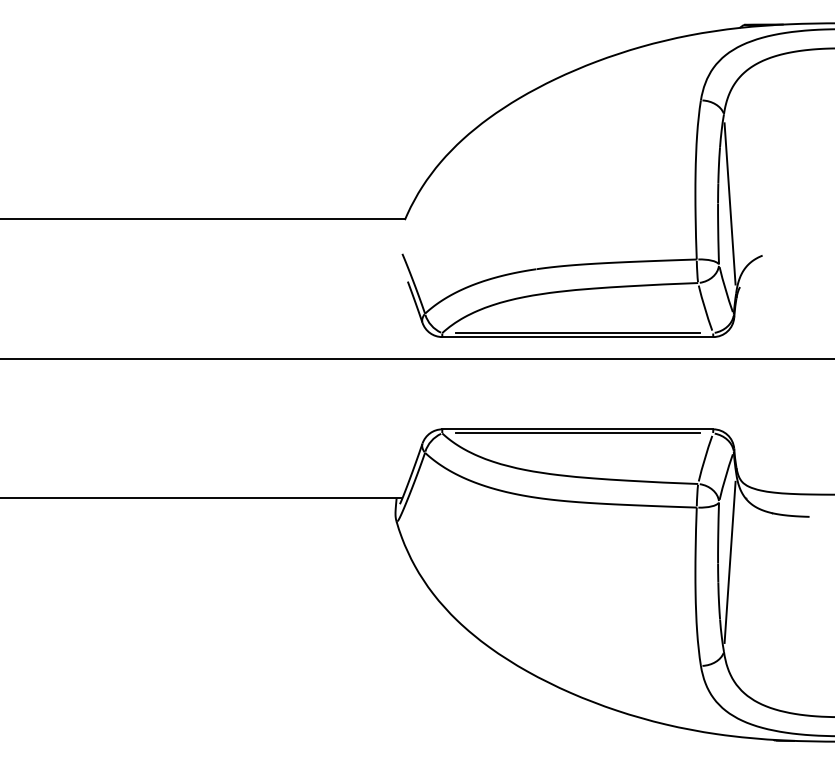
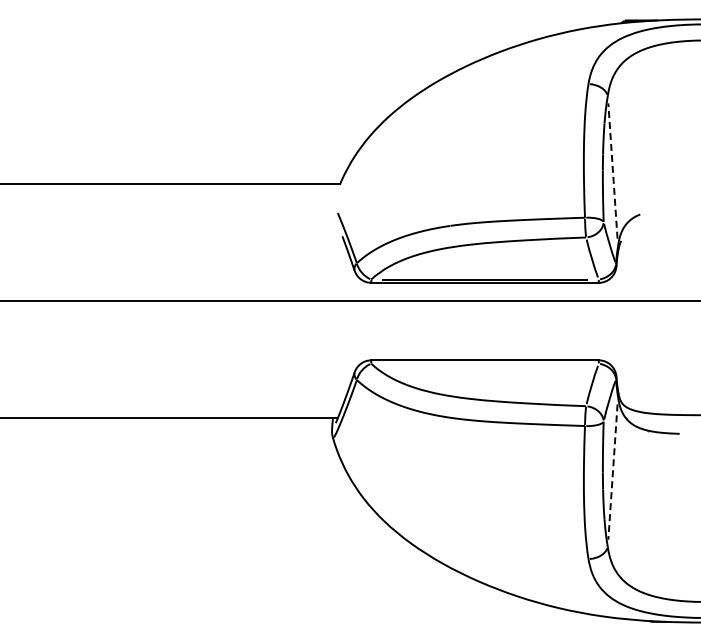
line: (729, 204) -> (612, 171), solid -> dashed
line: (577, 433) -> (484, 363), removed
line: (729, 562) -> (612, 472), solid -> dashed

